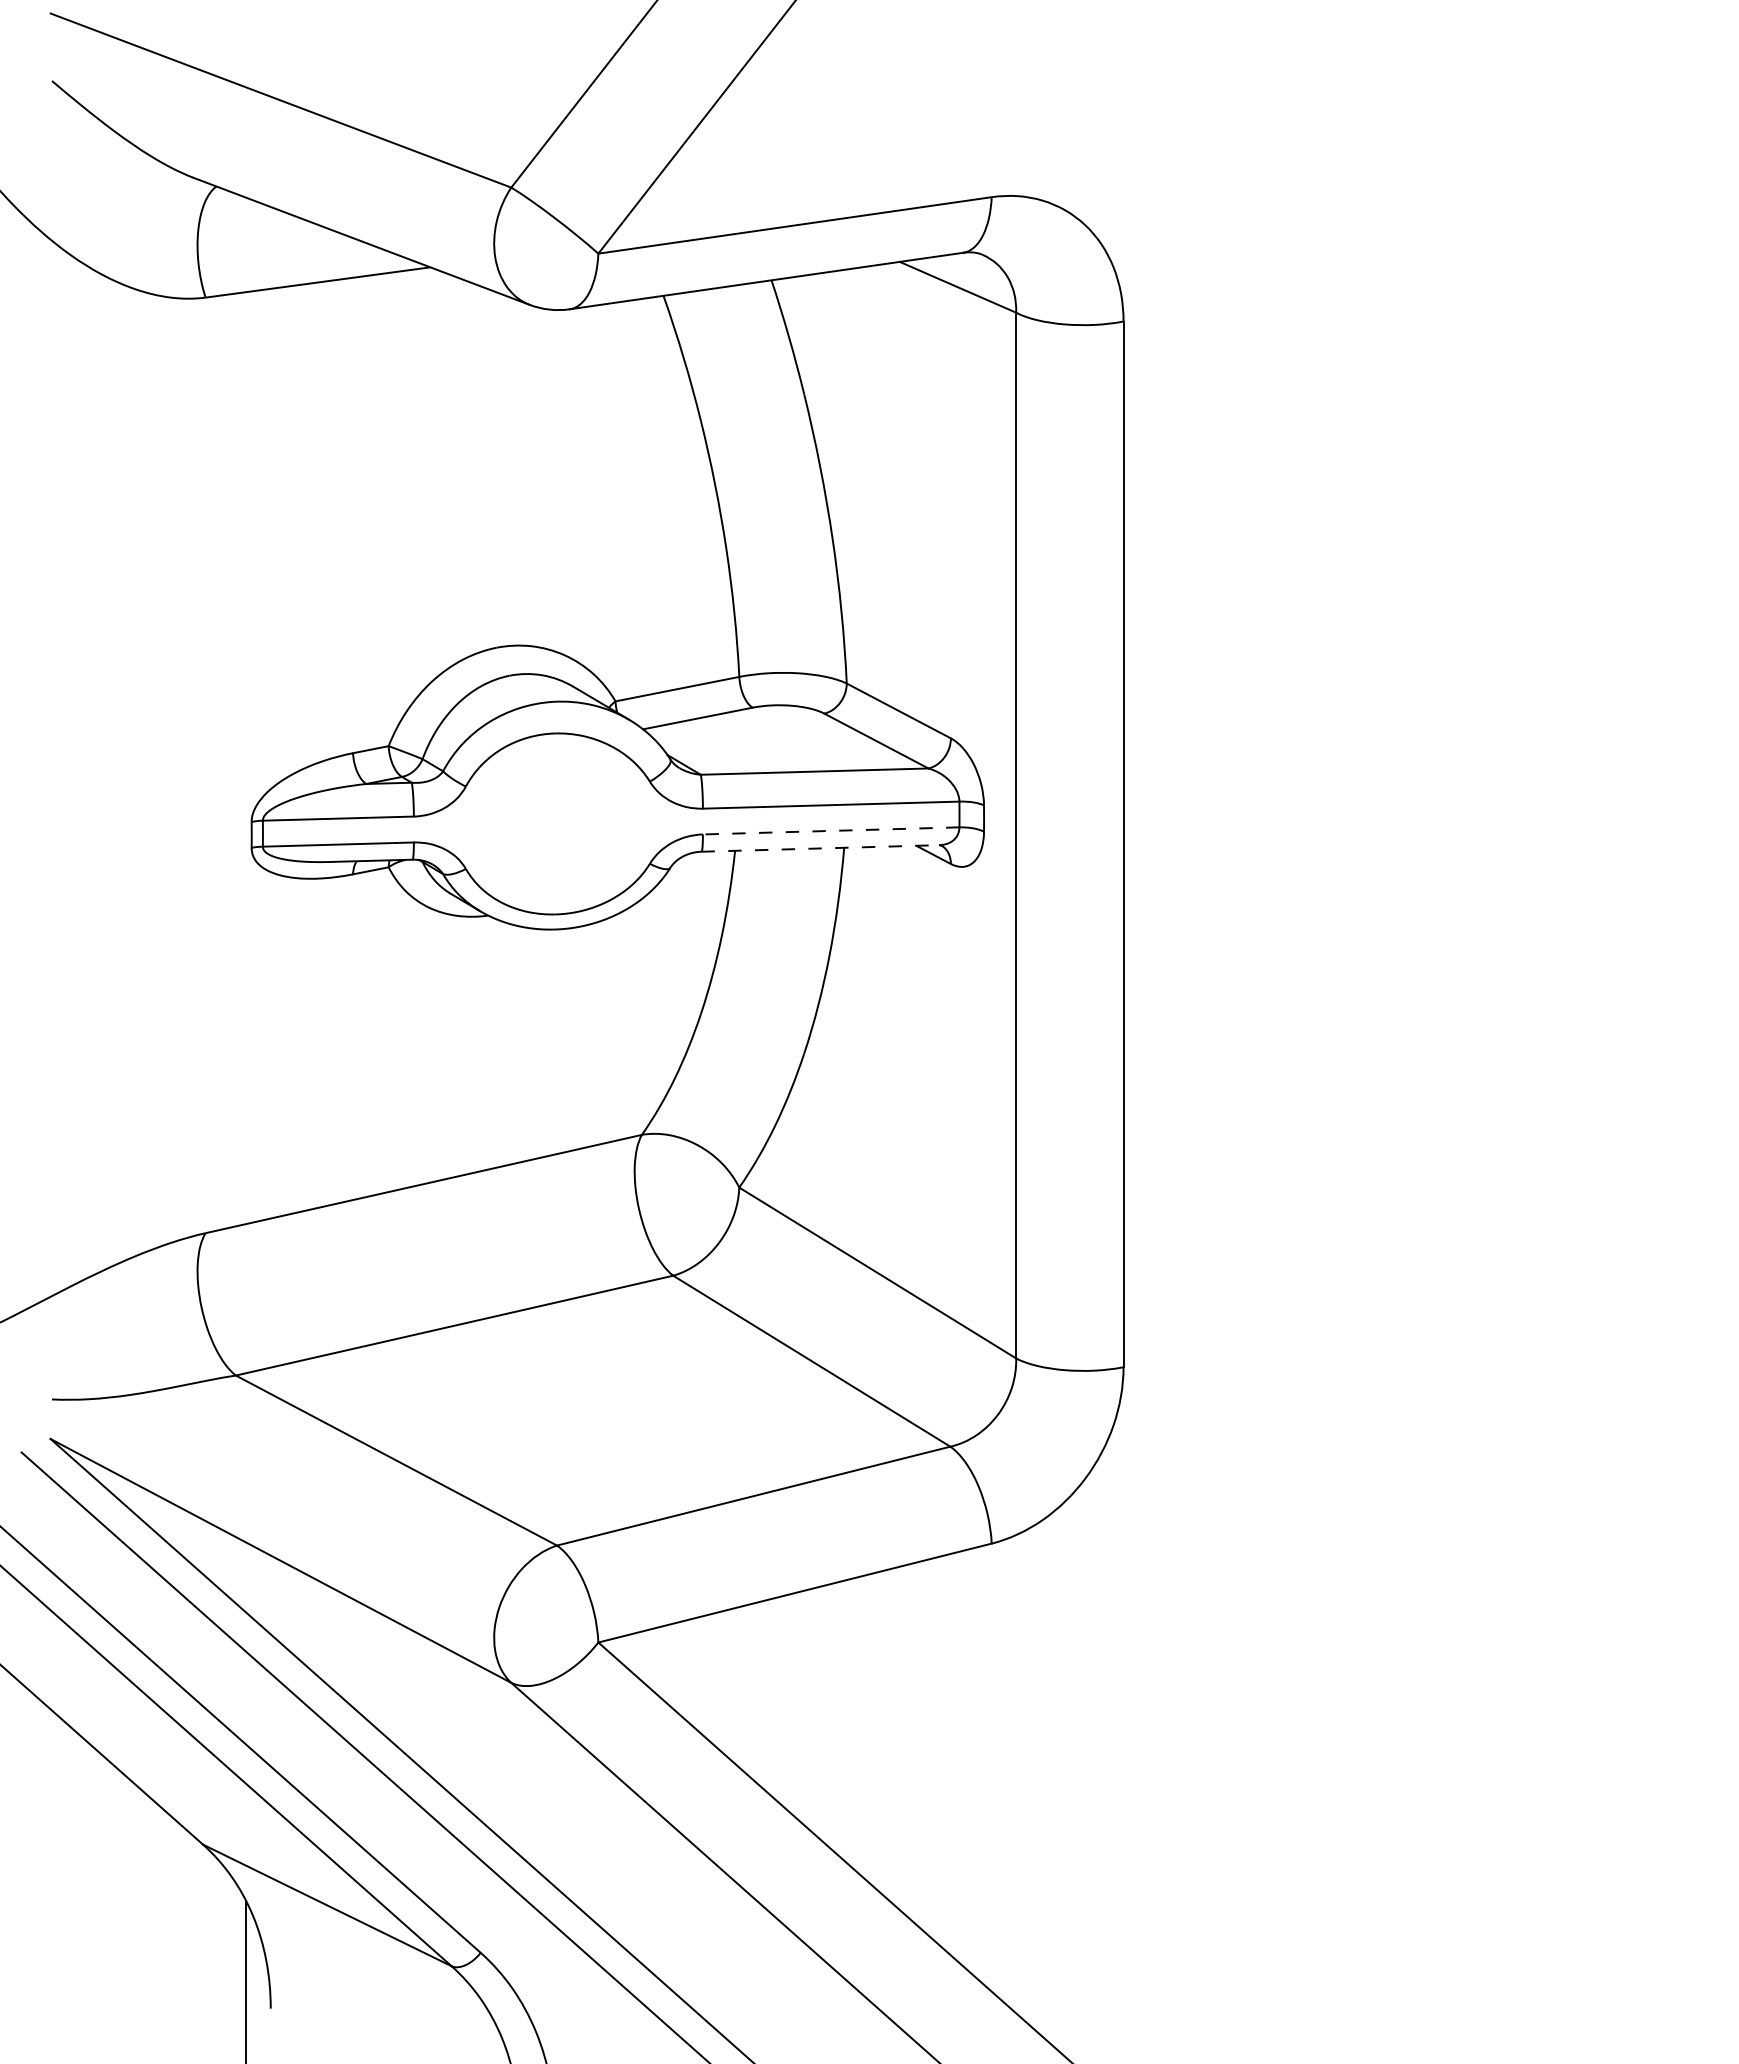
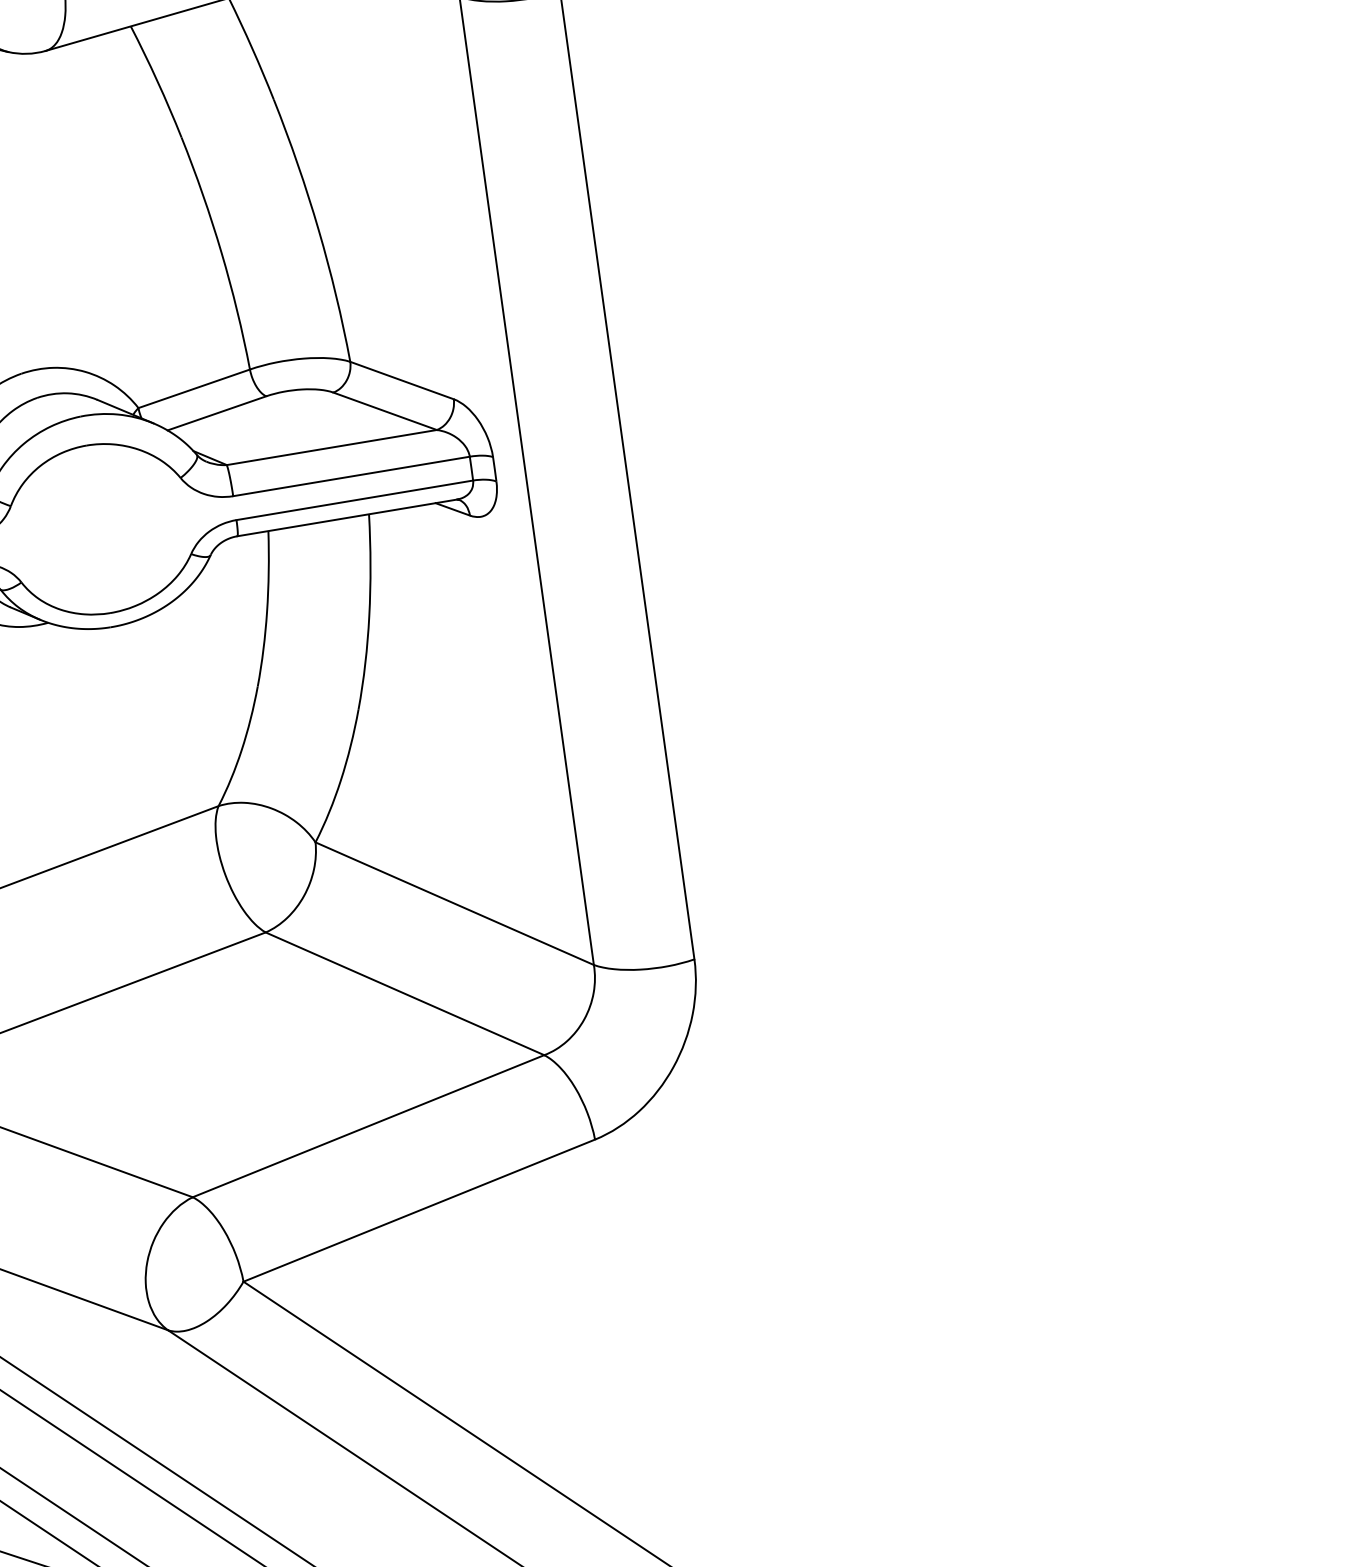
line: (830, 830) -> (354, 500), dashed -> solid
line: (820, 848) -> (347, 517), dashed -> solid

